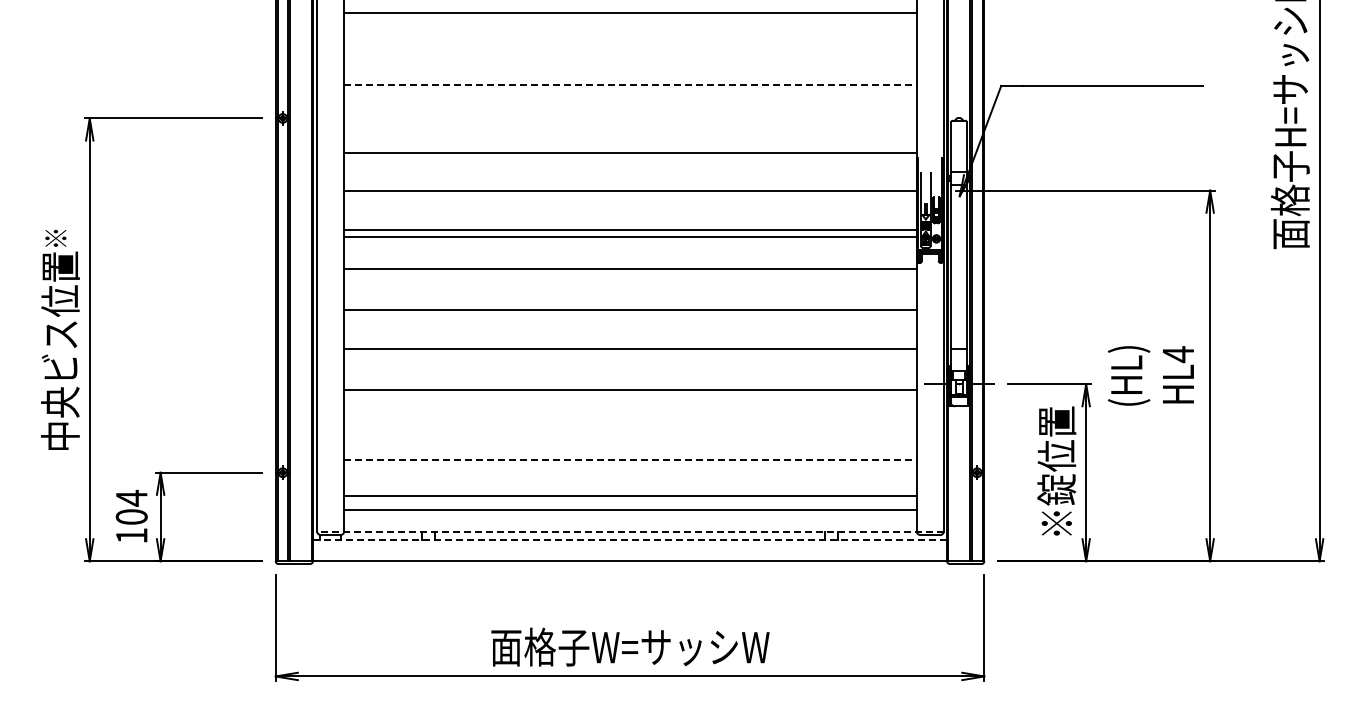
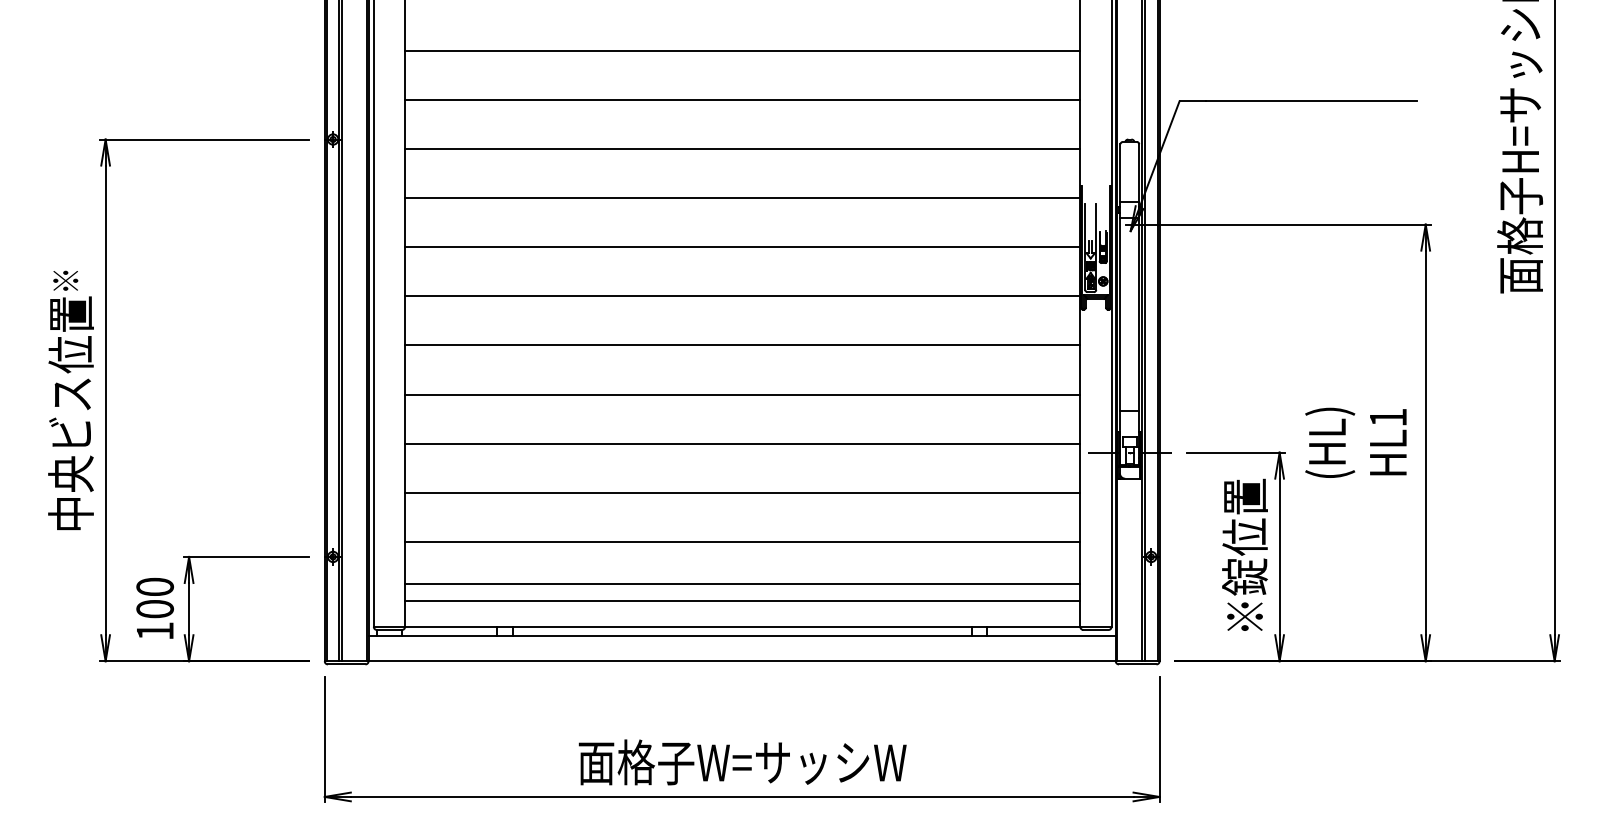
line: (630, 12) -> (742, 51), moved
line: (630, 85) -> (742, 100), dashed -> solid
line: (630, 152) -> (742, 148), moved
line: (630, 191) -> (742, 198), moved
line: (630, 229) -> (742, 296), moved
line: (630, 237) -> (742, 247), moved
line: (630, 269) -> (742, 345), moved
line: (630, 309) -> (742, 394), moved
line: (630, 348) -> (742, 443), moved
text: (1178, 354) -> (1388, 417), HL4 -> HL1
line: (630, 390) -> (742, 493), moved
line: (630, 459) -> (742, 541), dashed -> solid
text: (131, 498) -> (154, 587), 104 -> 100
line: (629, 532) -> (741, 627), dashed -> solid
line: (629, 540) -> (741, 636), dashed -> solid

